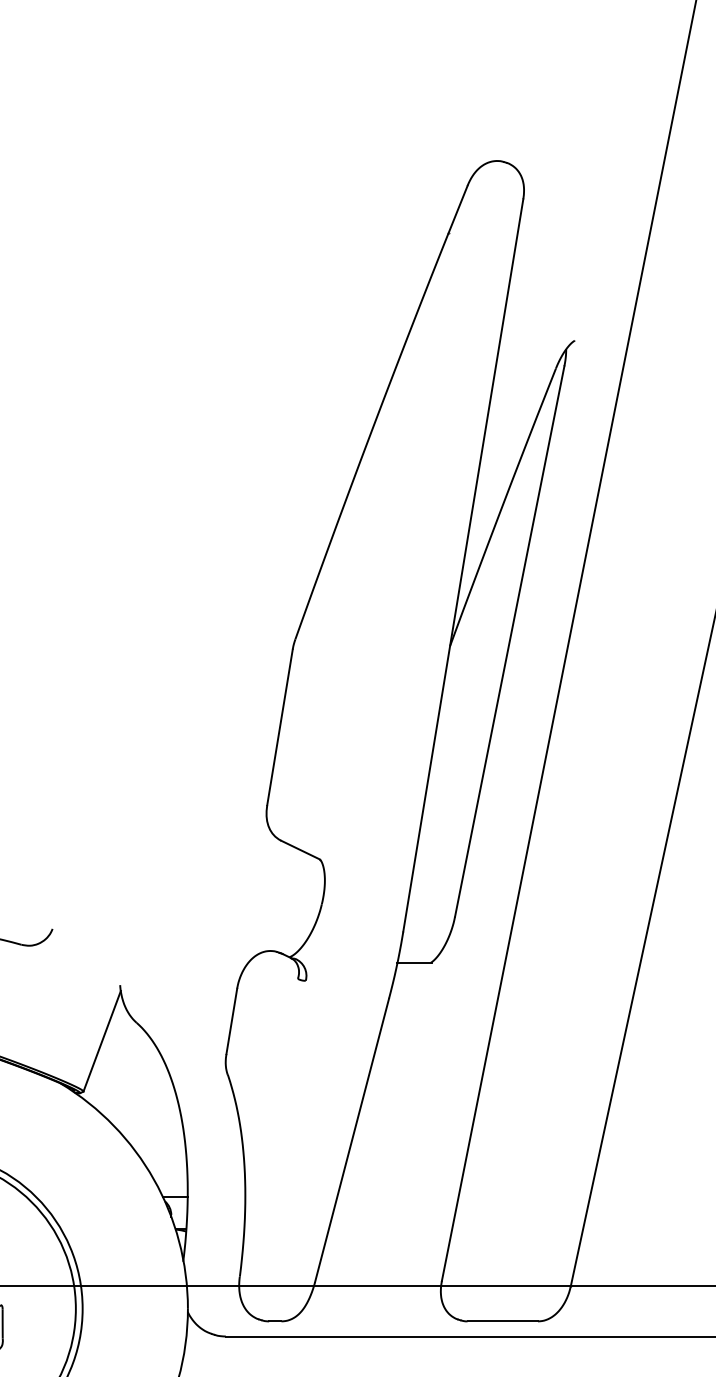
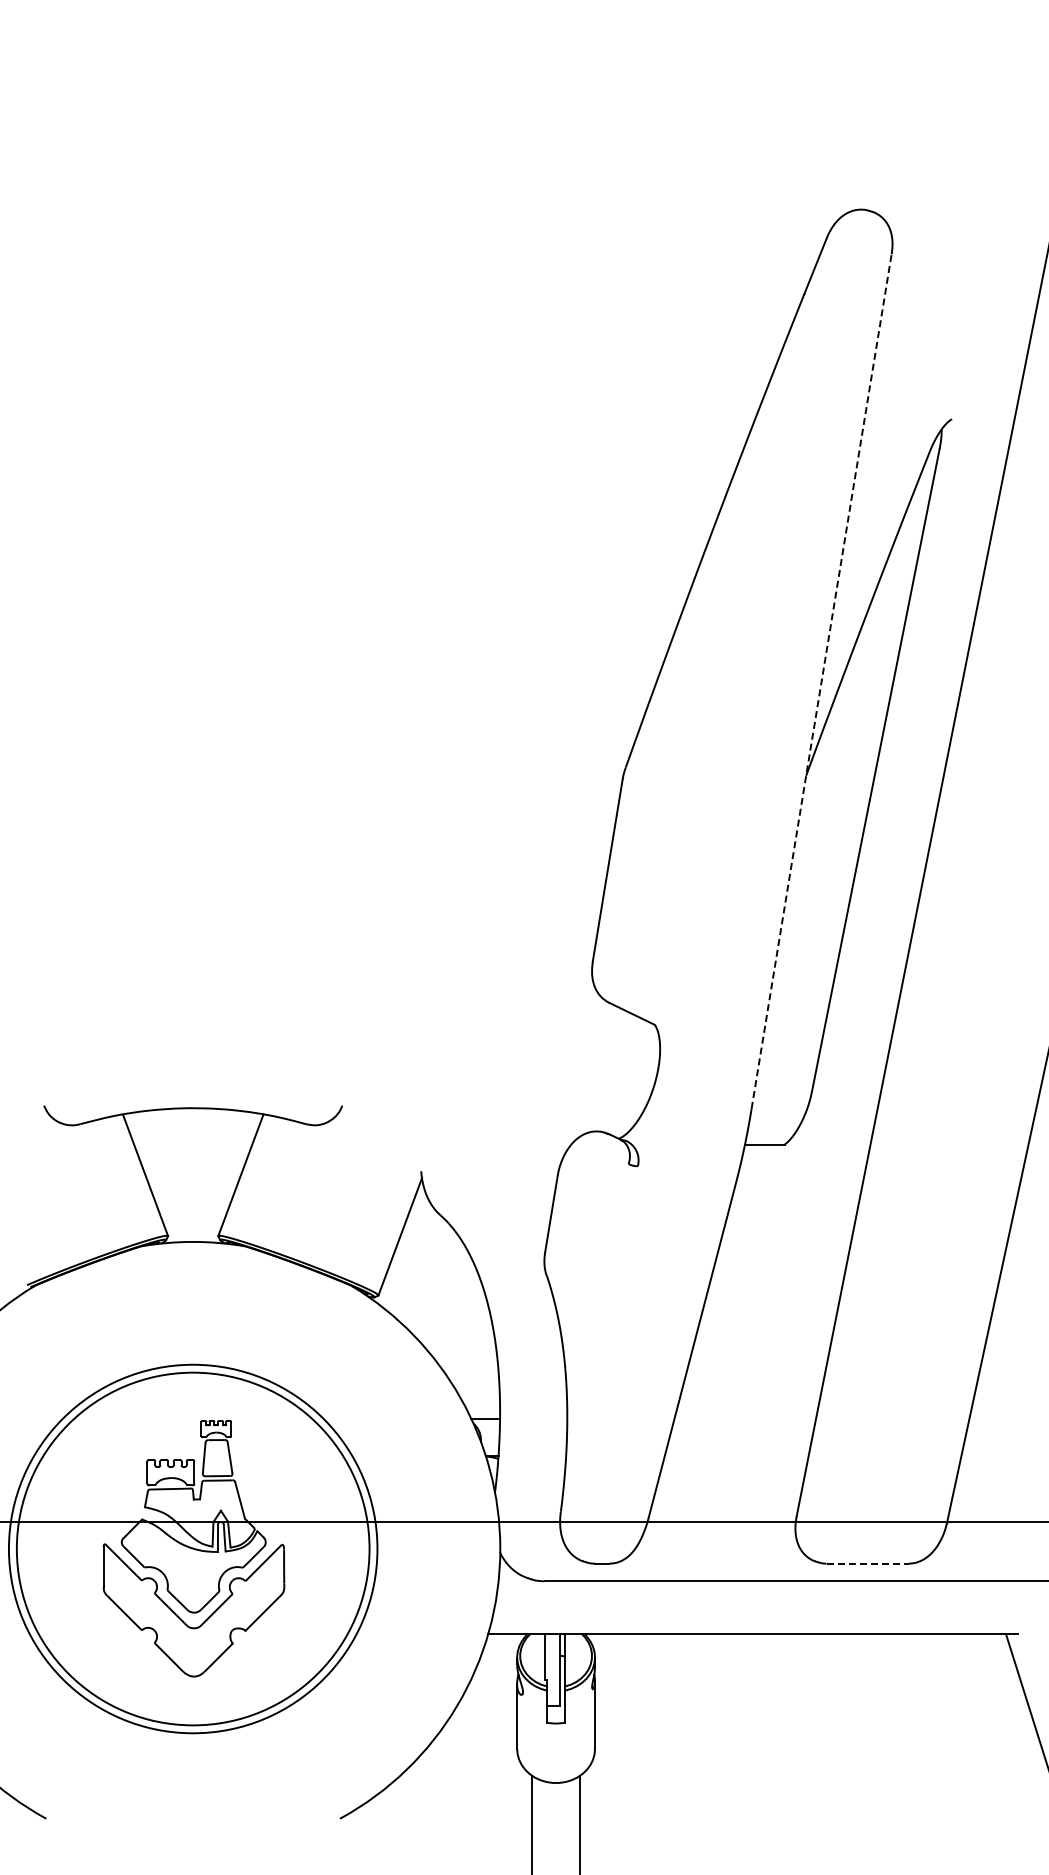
line: (463, 565) -> (821, 681), solid -> dashed
line: (503, 1321) -> (868, 1563), solid -> dashed

